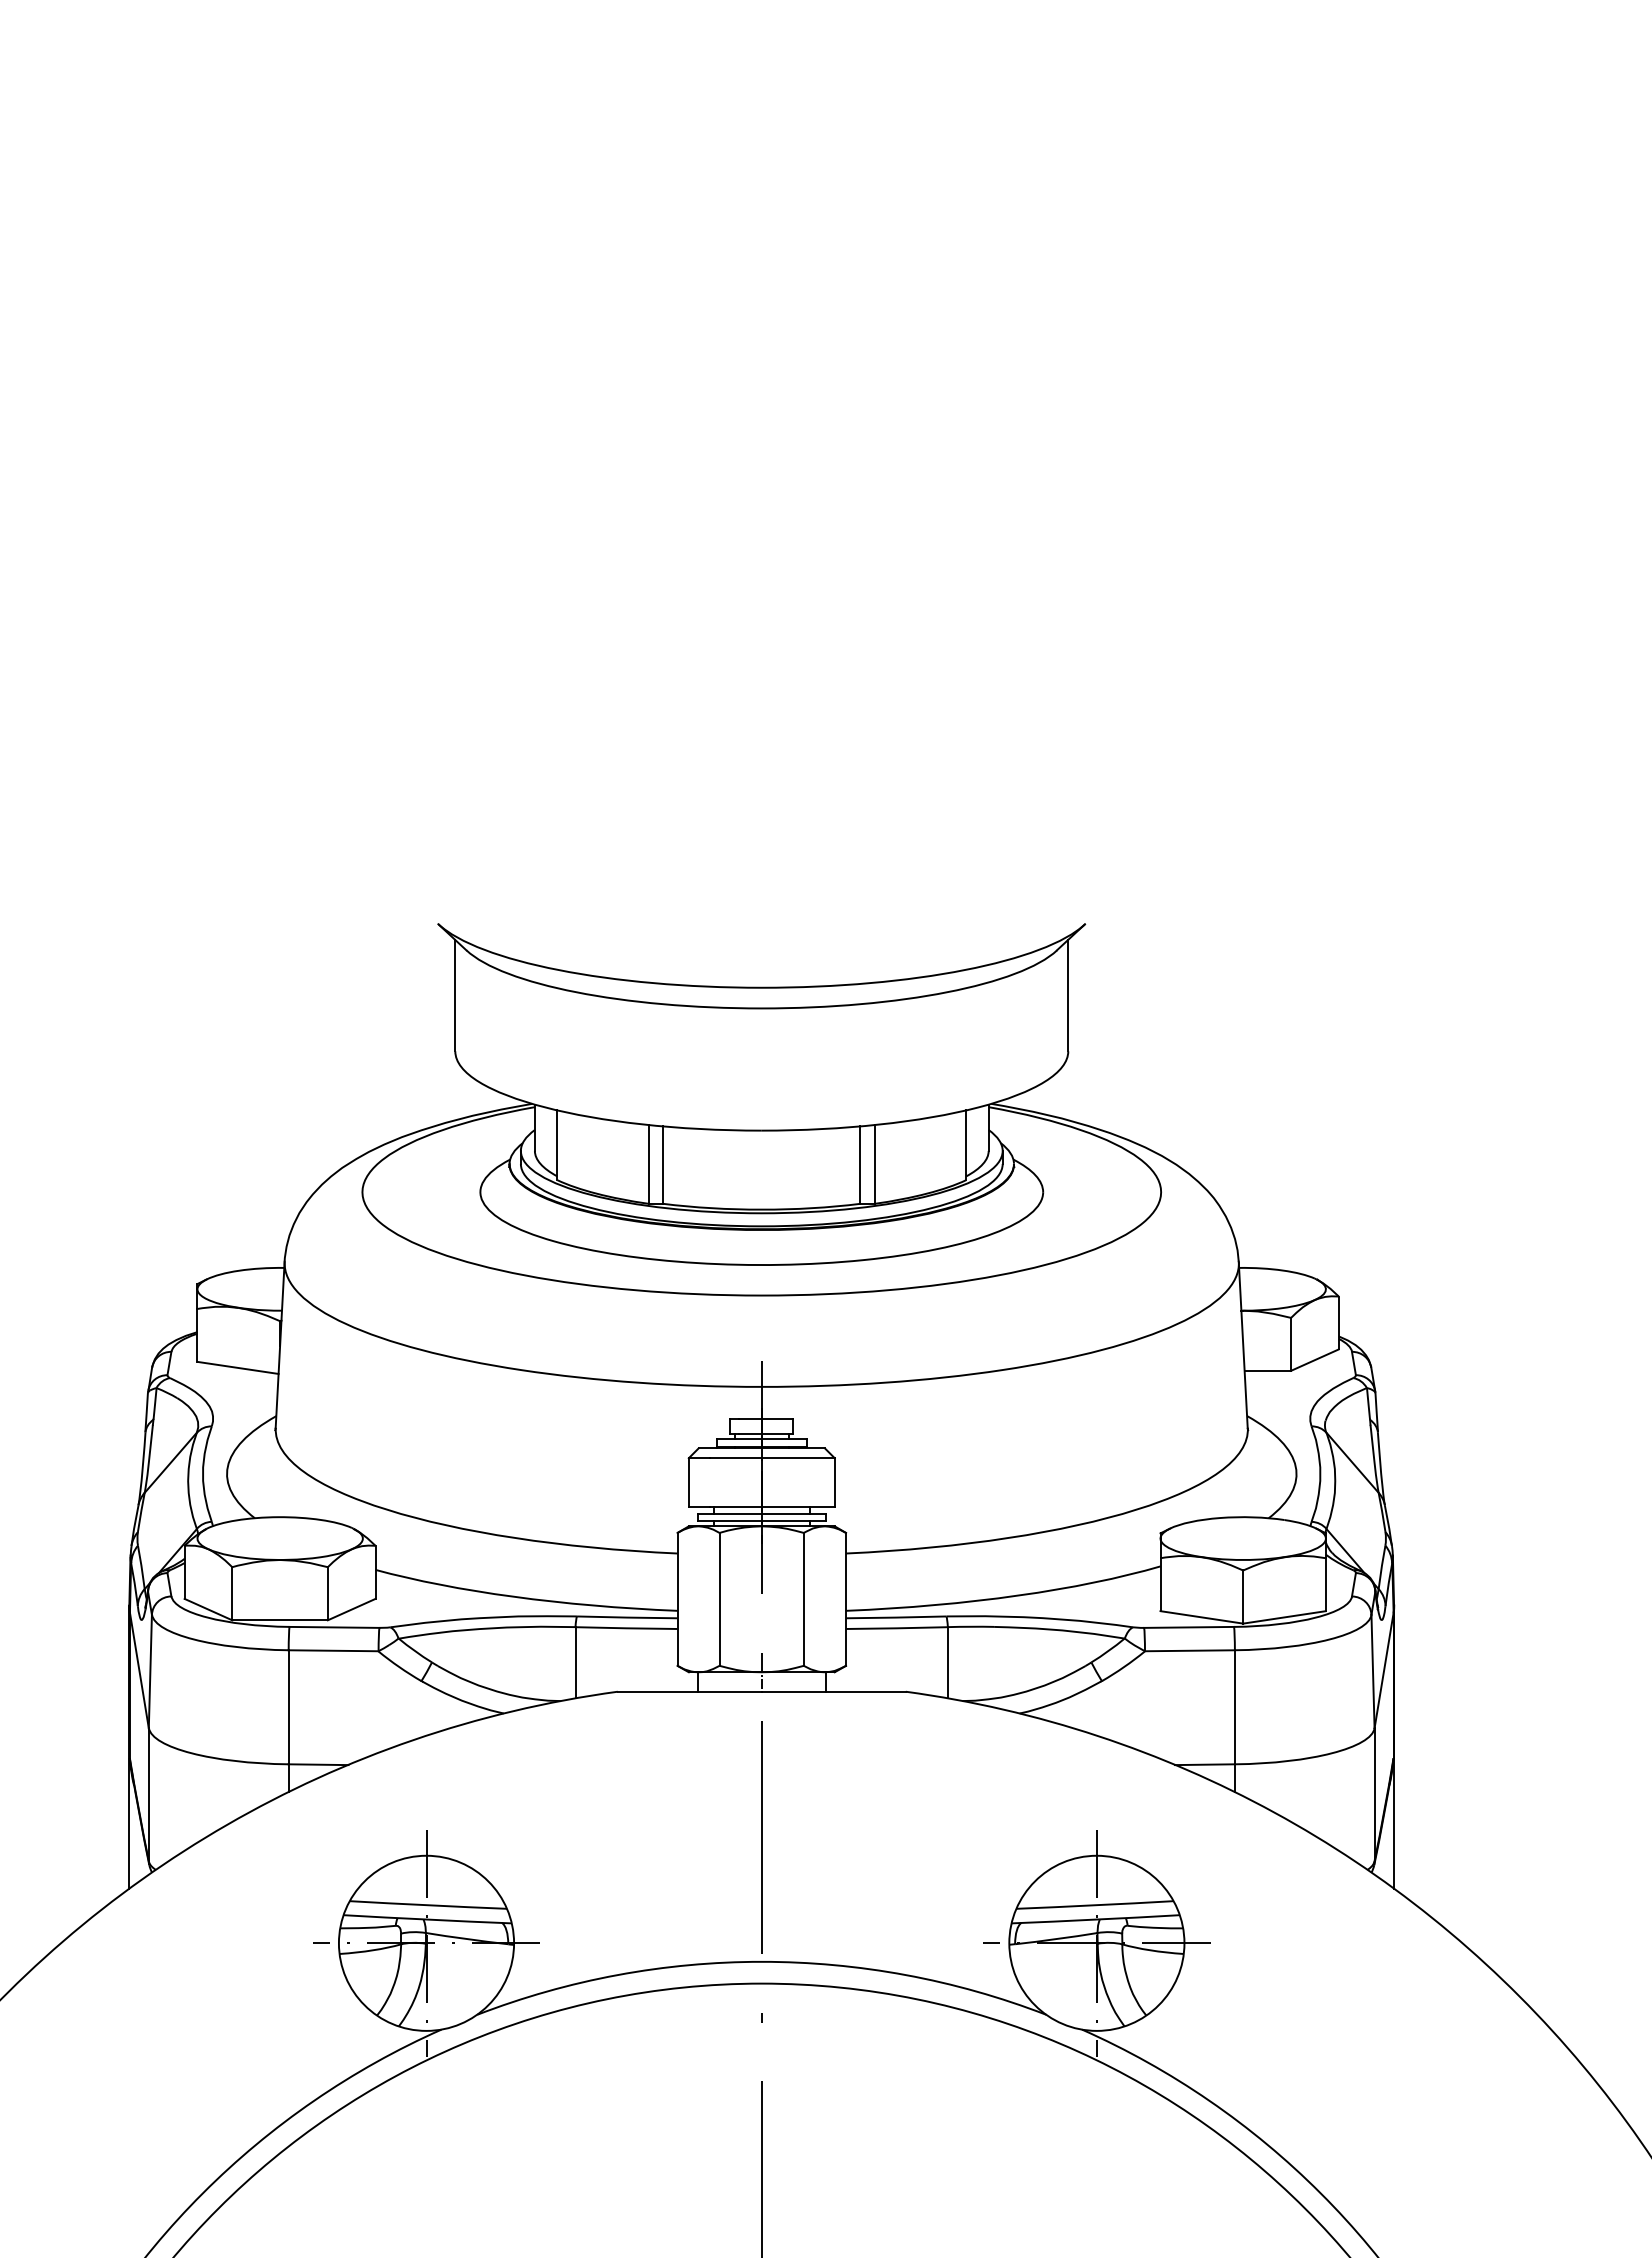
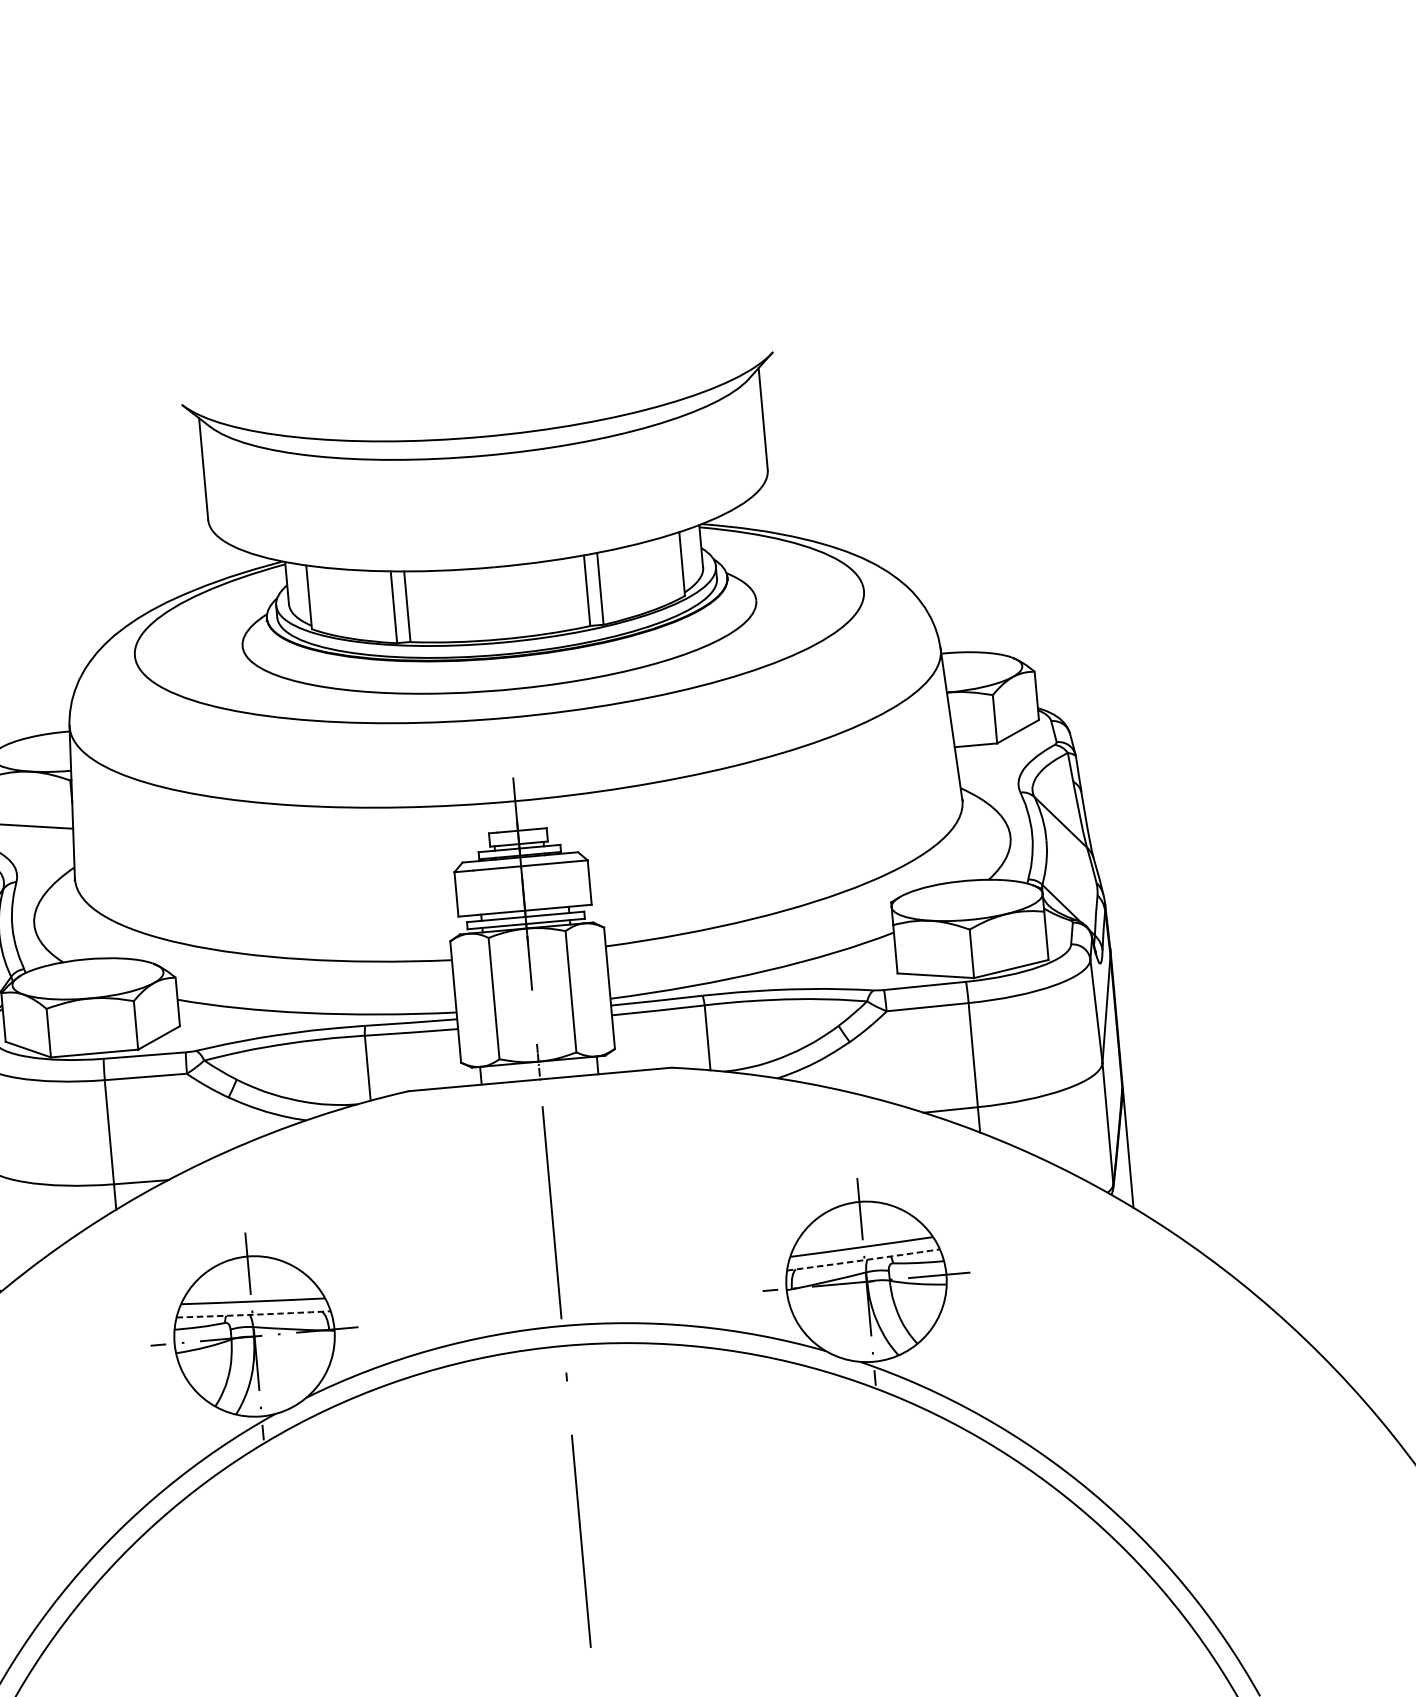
arc: (427, 1919) -> (253, 1314), solid -> dashed
arc: (1095, 1919) -> (863, 1260), solid -> dashed

